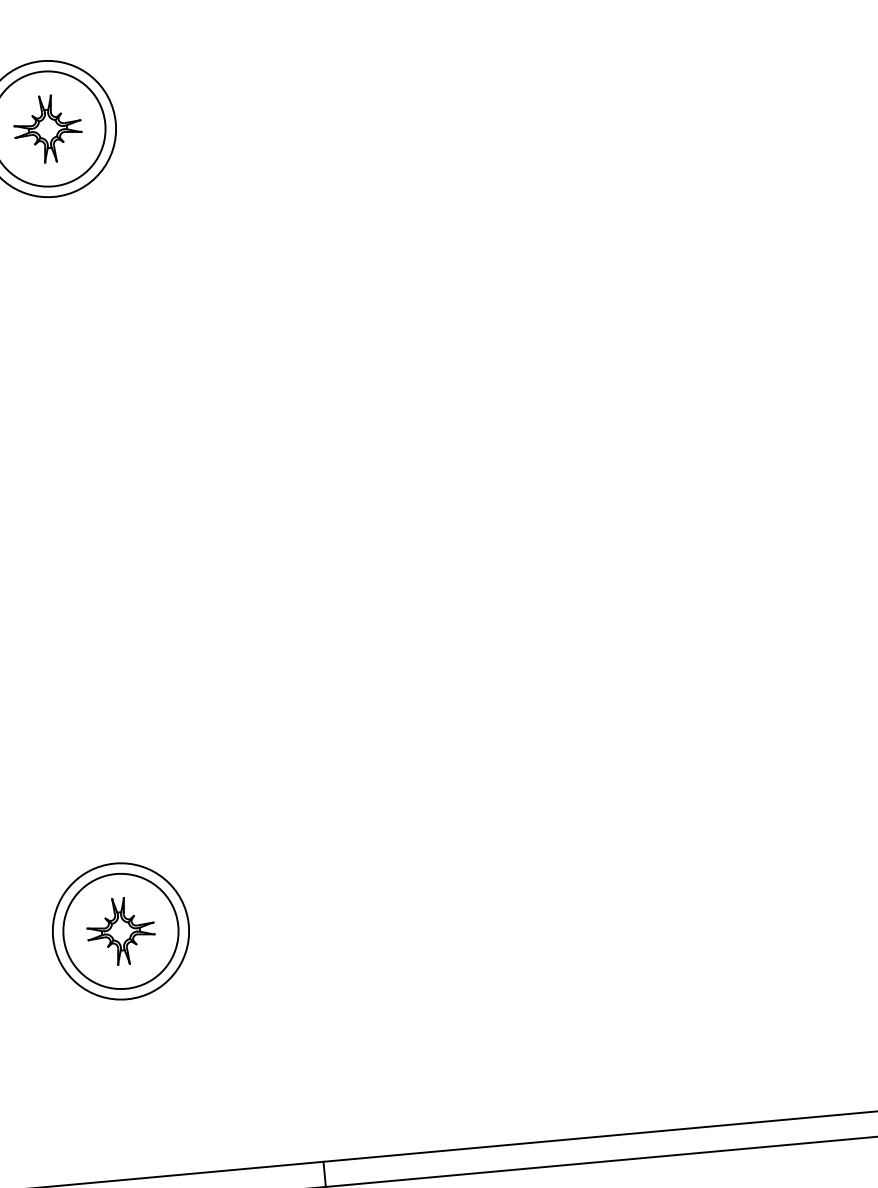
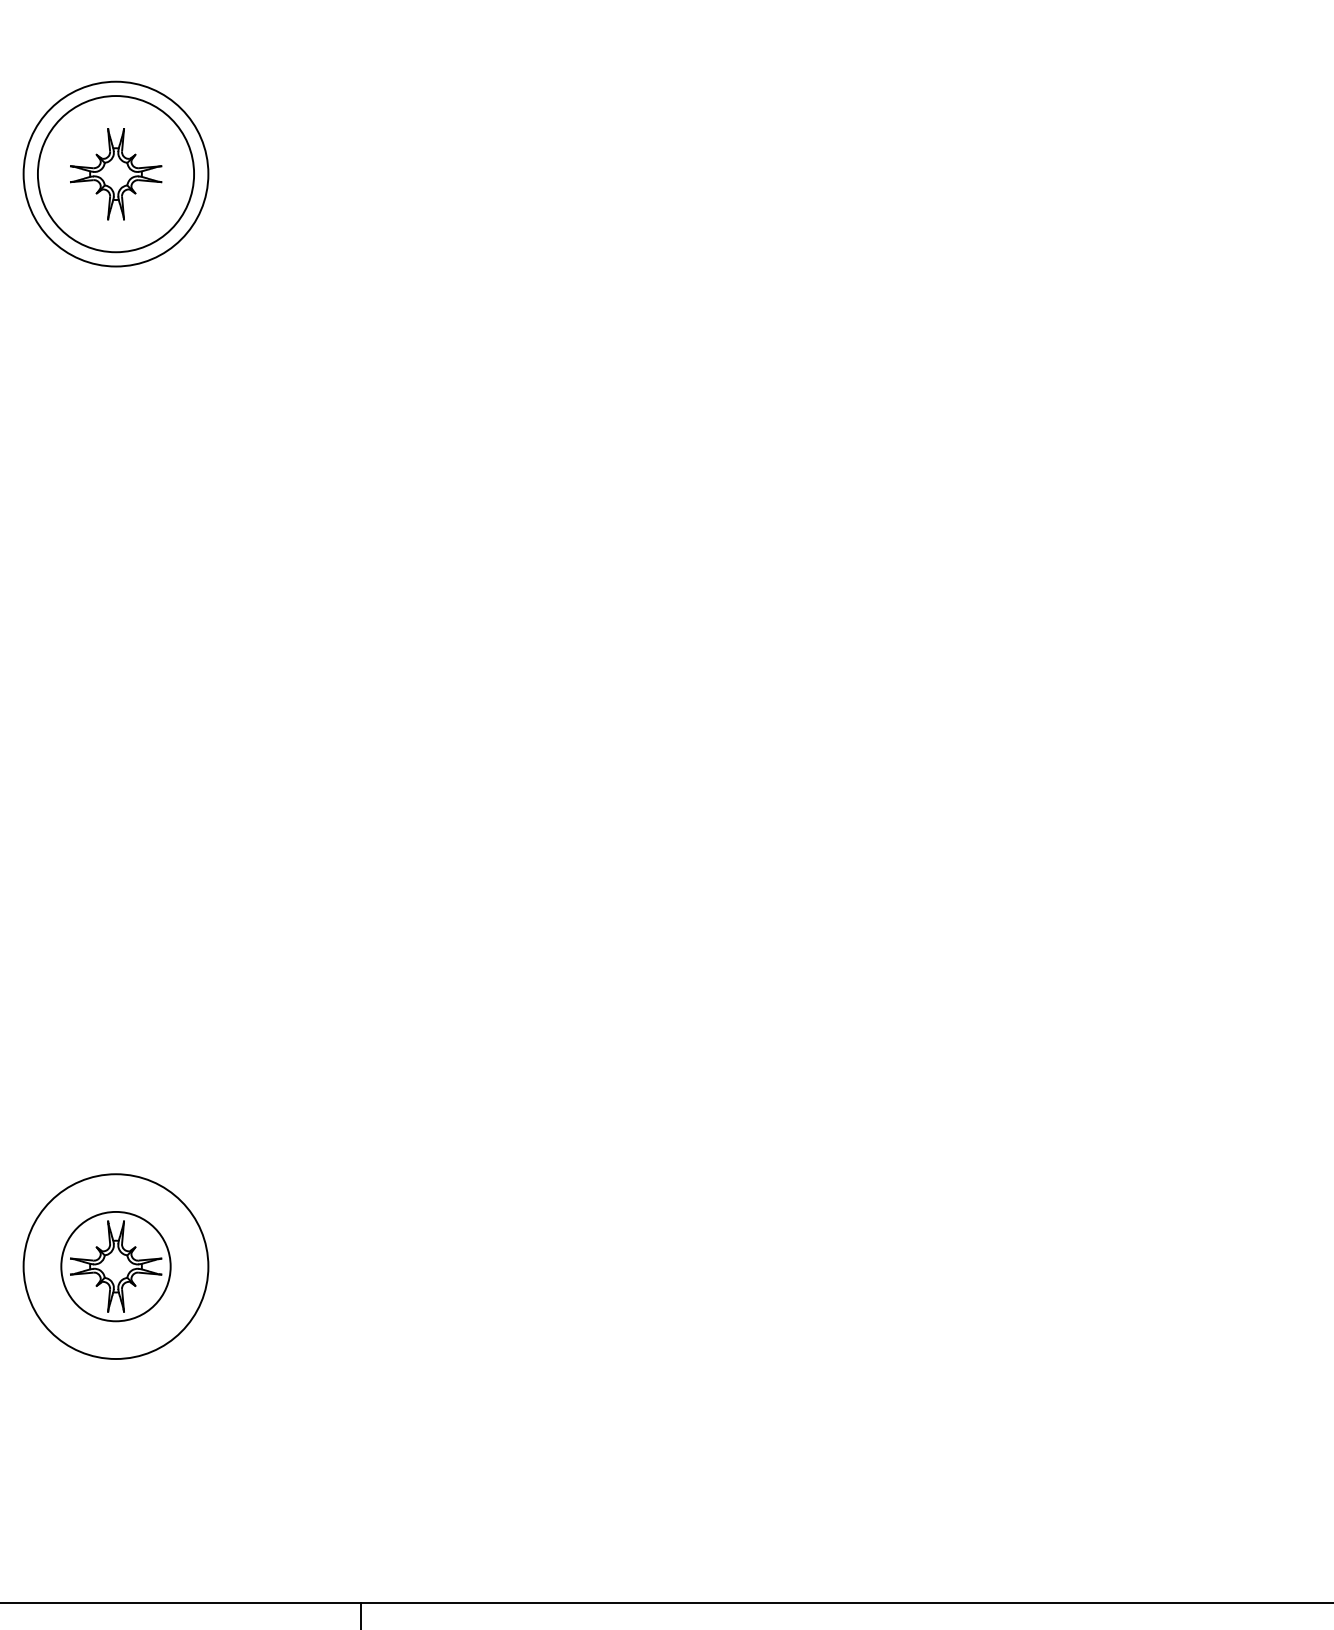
circle: (120, 931) -> (115, 1266), size x0.7

